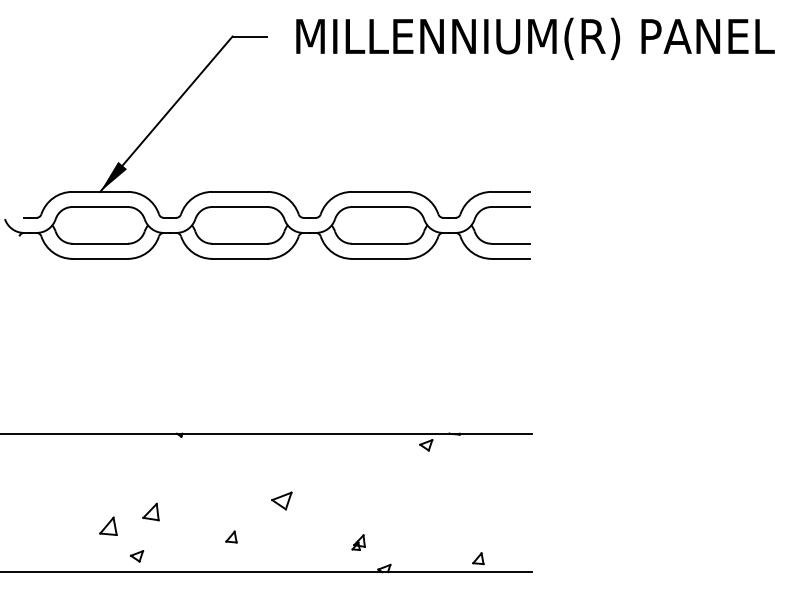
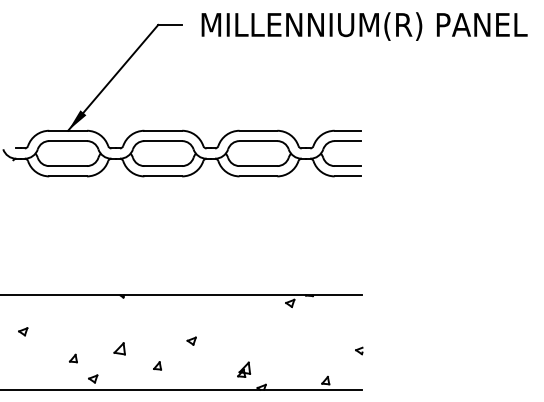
part: (34, 486) -> (23, 331), added
part: (281, 499) -> (191, 340), size x0.62
part: (150, 511) -> (119, 348), moved
part: (527, 514) -> (359, 350), added
part: (106, 526) -> (72, 358), size x0.62
part: (359, 542) -> (244, 369), size x1.43

